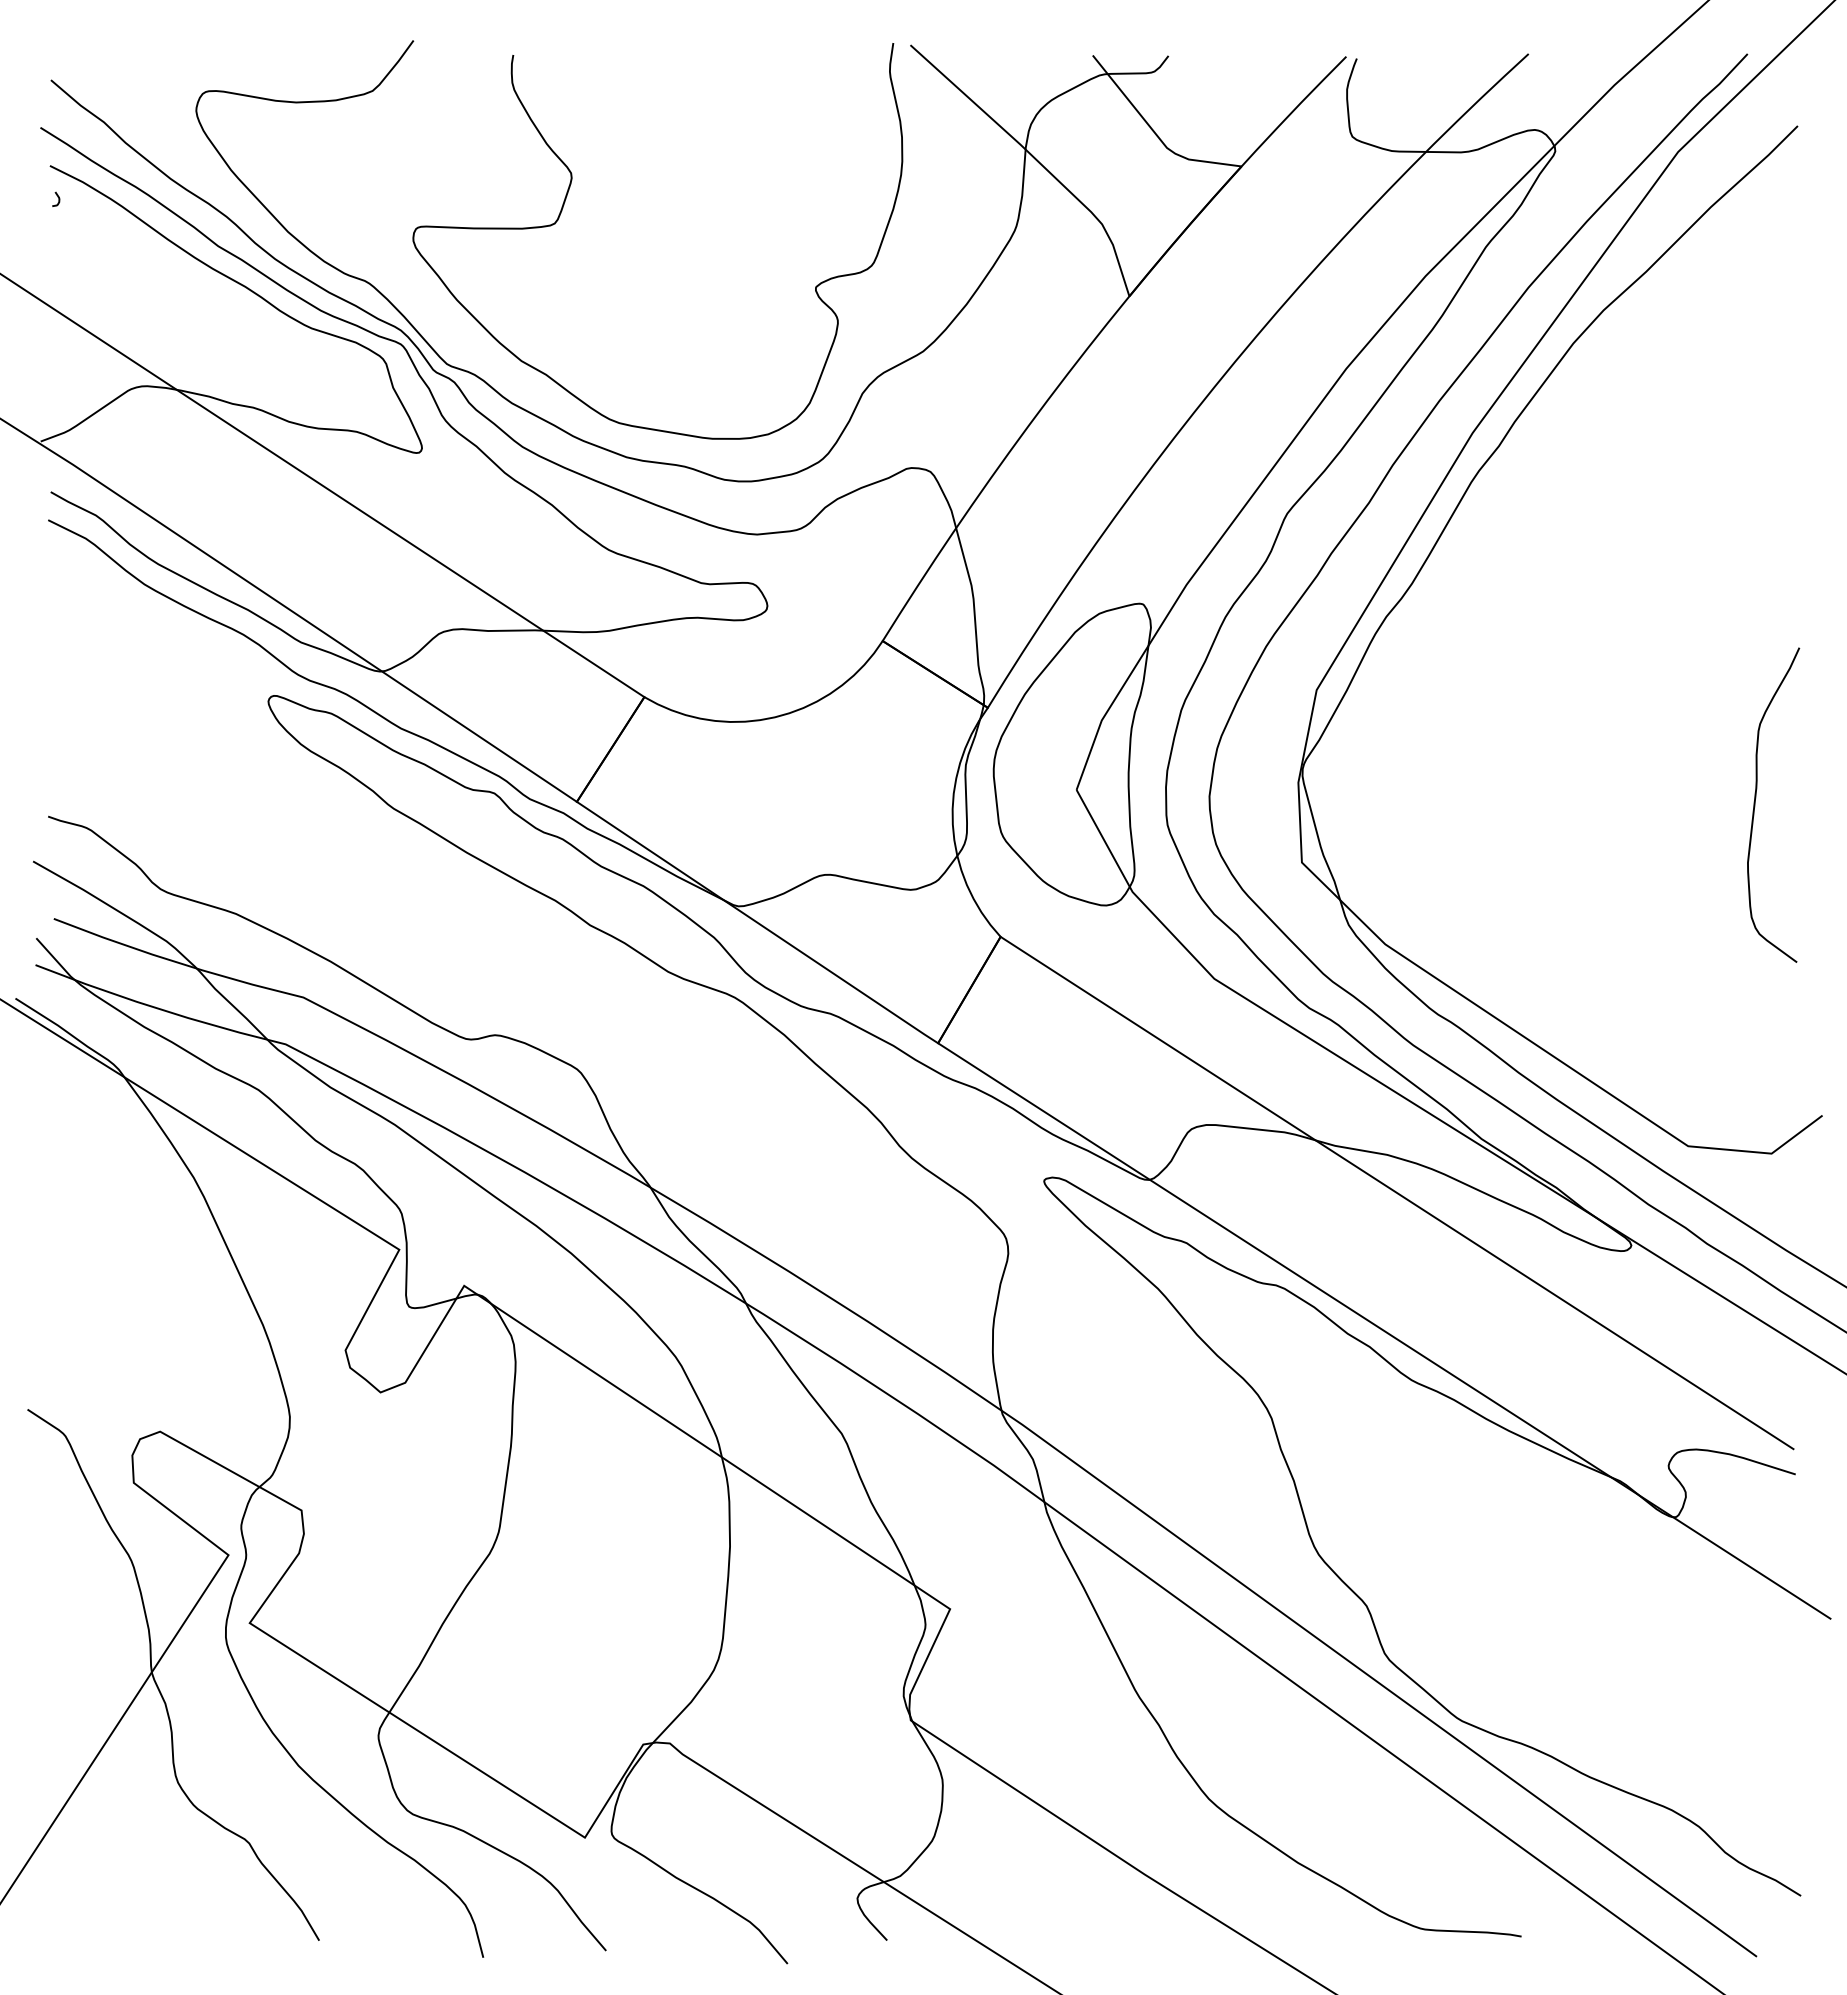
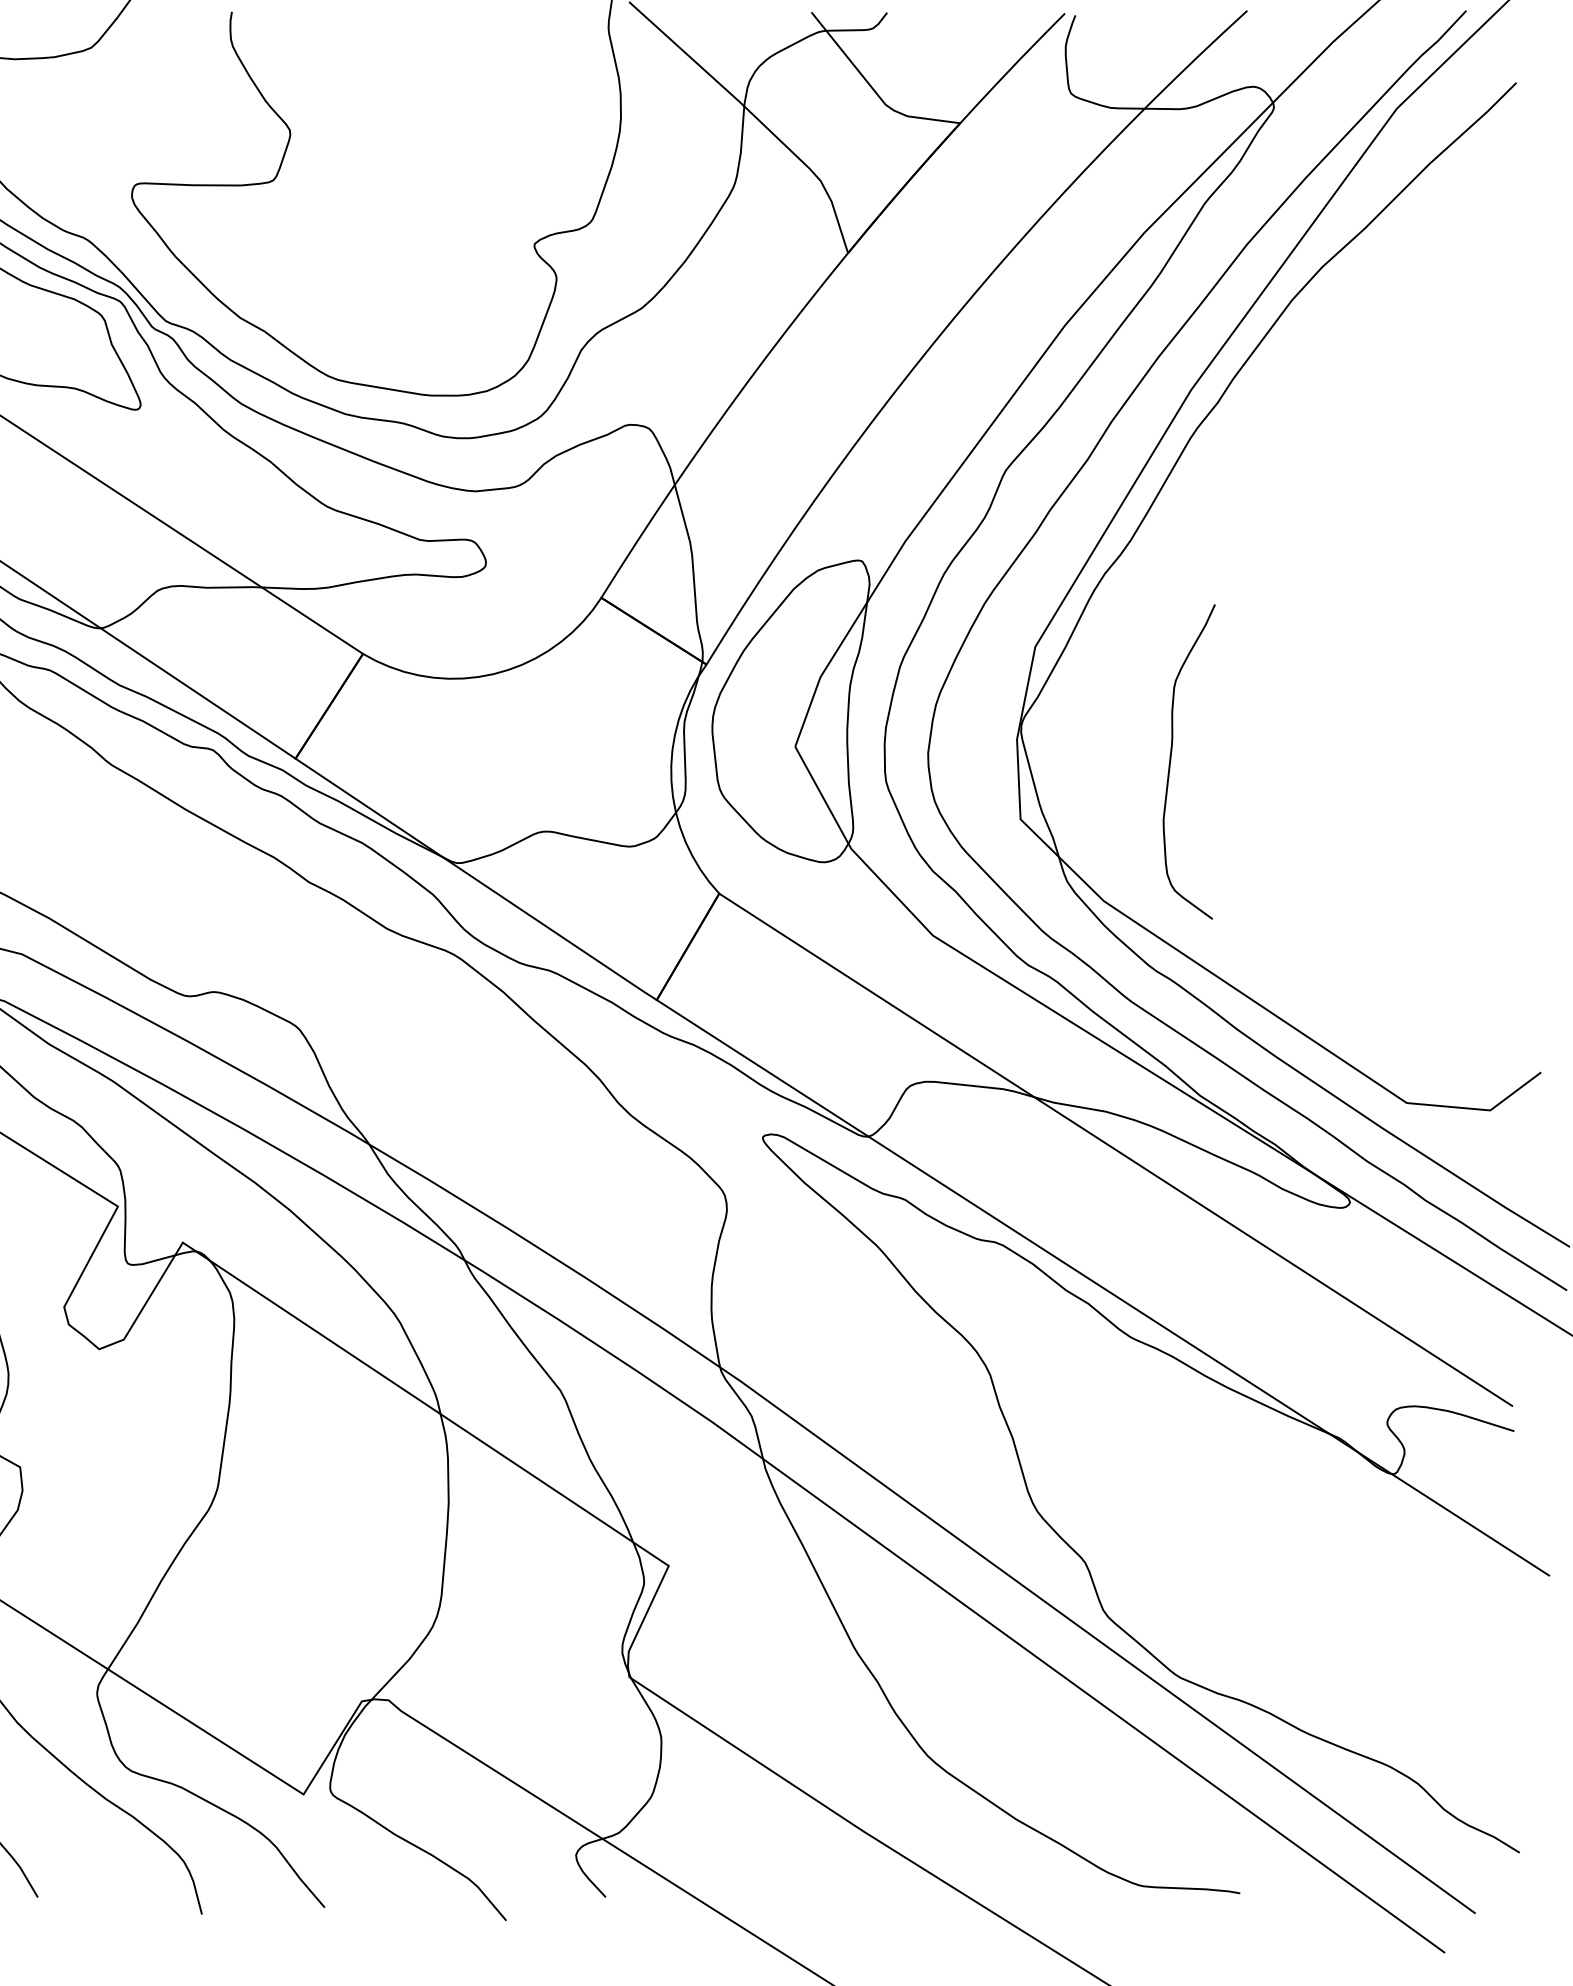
curve: (1755, 804) -> (1171, 761), moved

